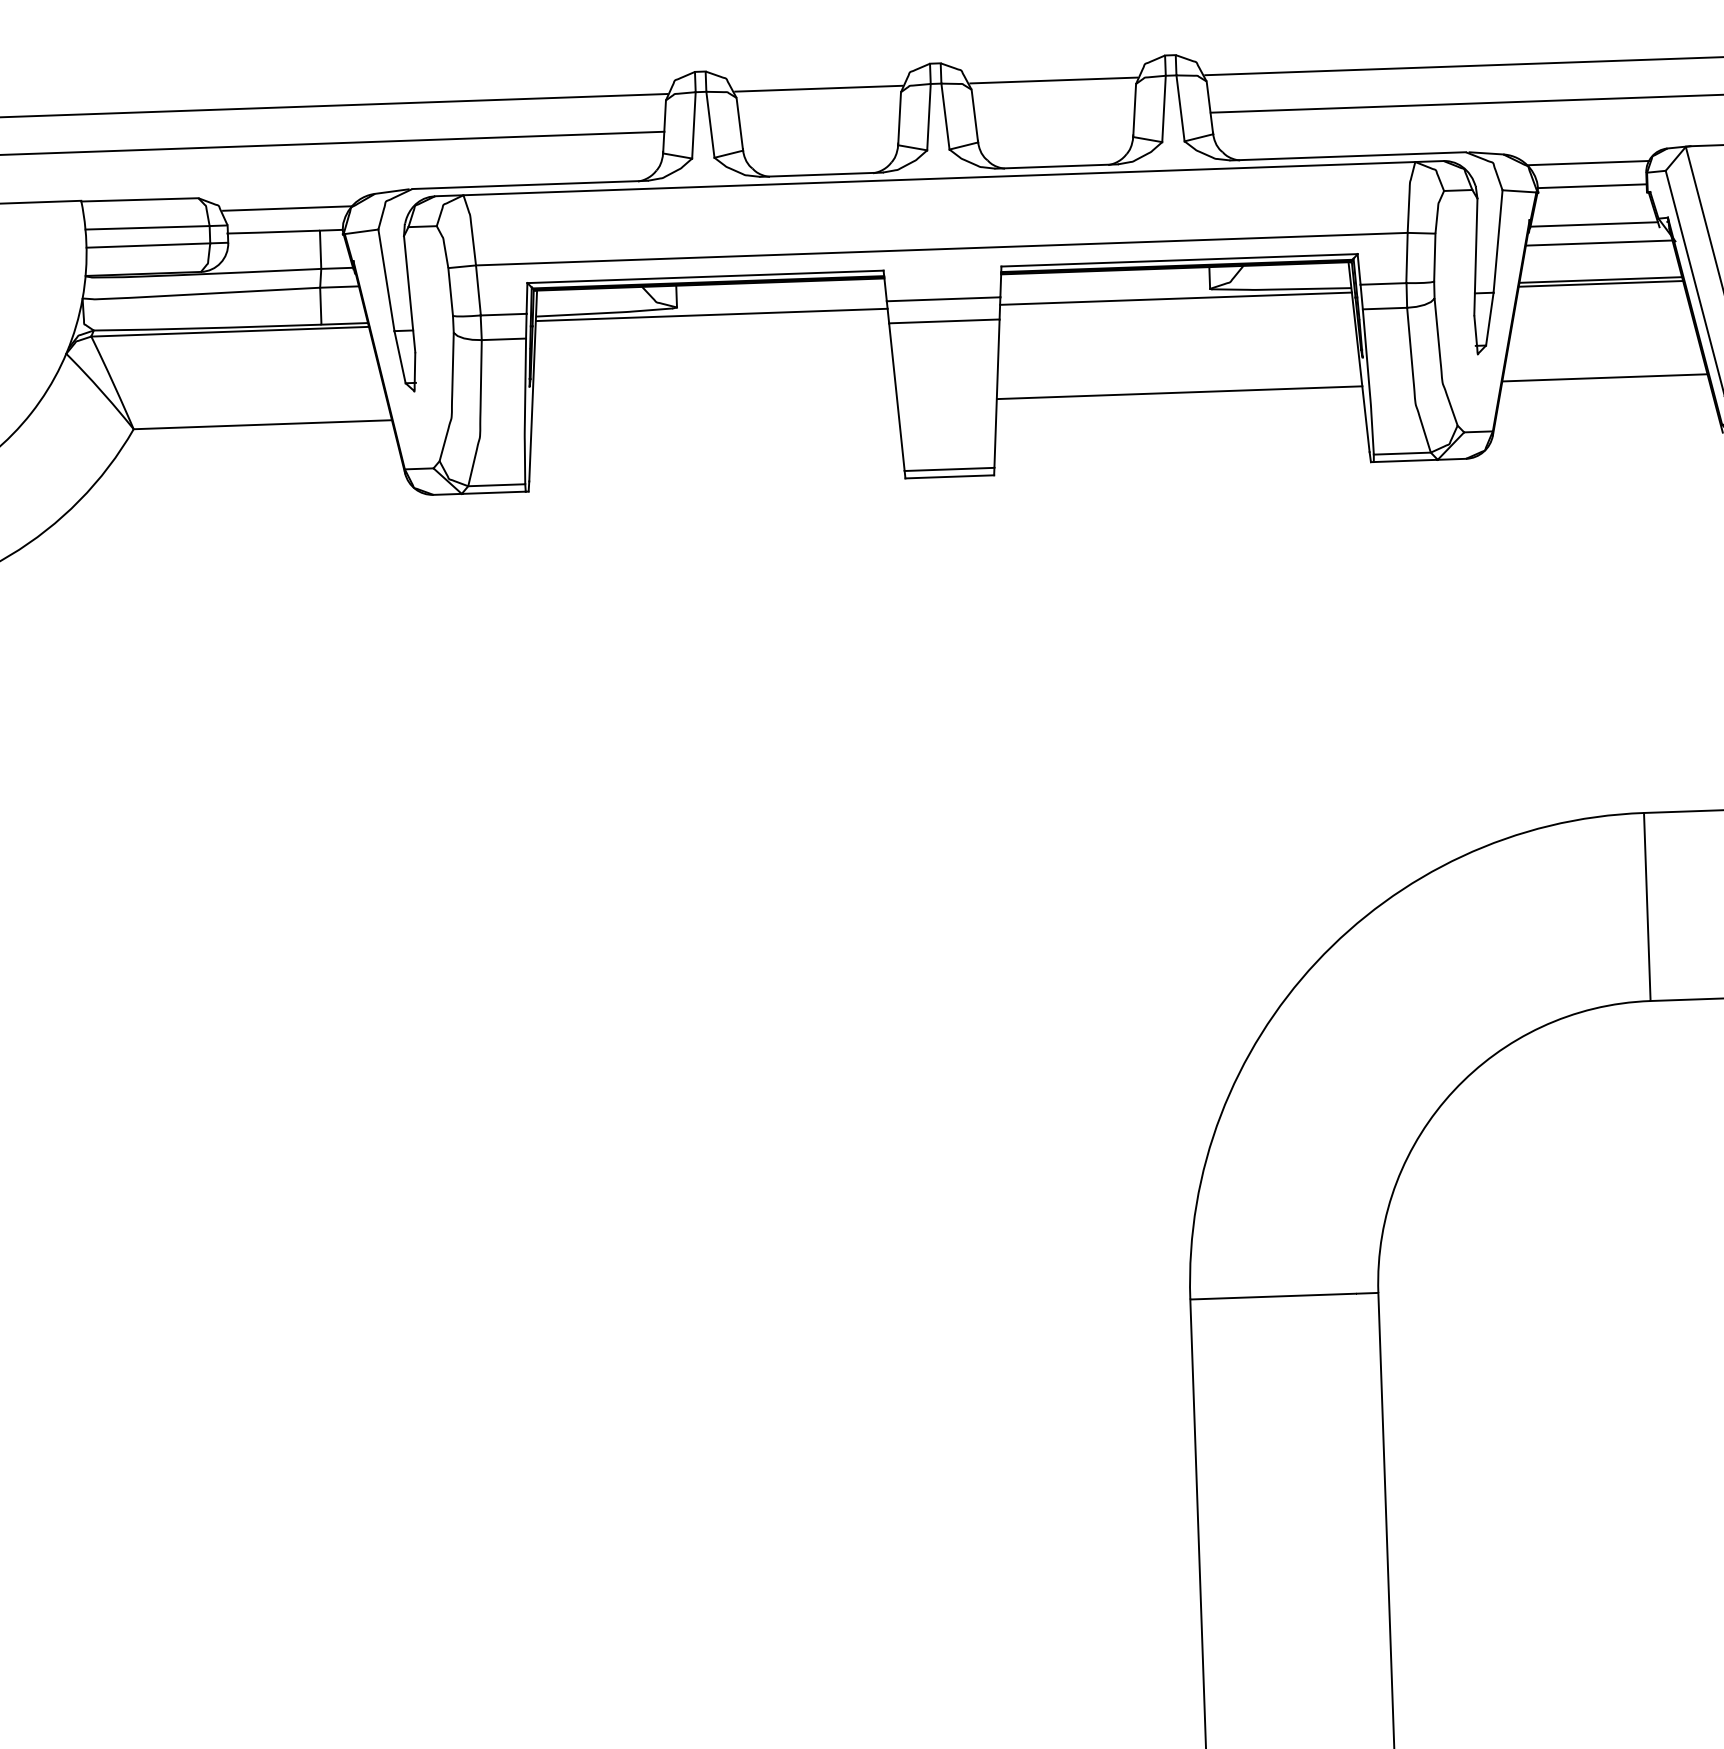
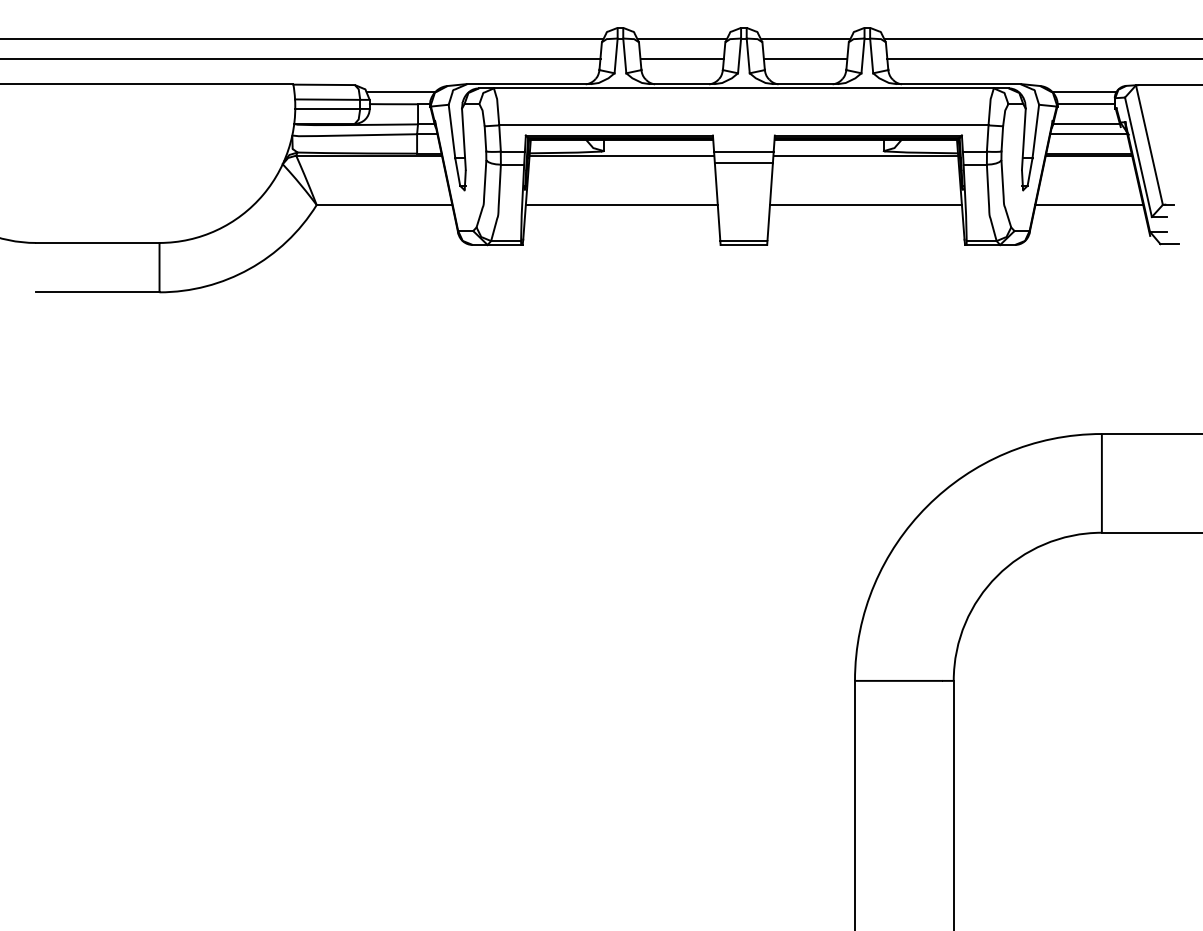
line: (1054, 117) -> (805, 58), added
line: (820, 125) -> (682, 58), added
line: (714, 409) -> (621, 205), added

